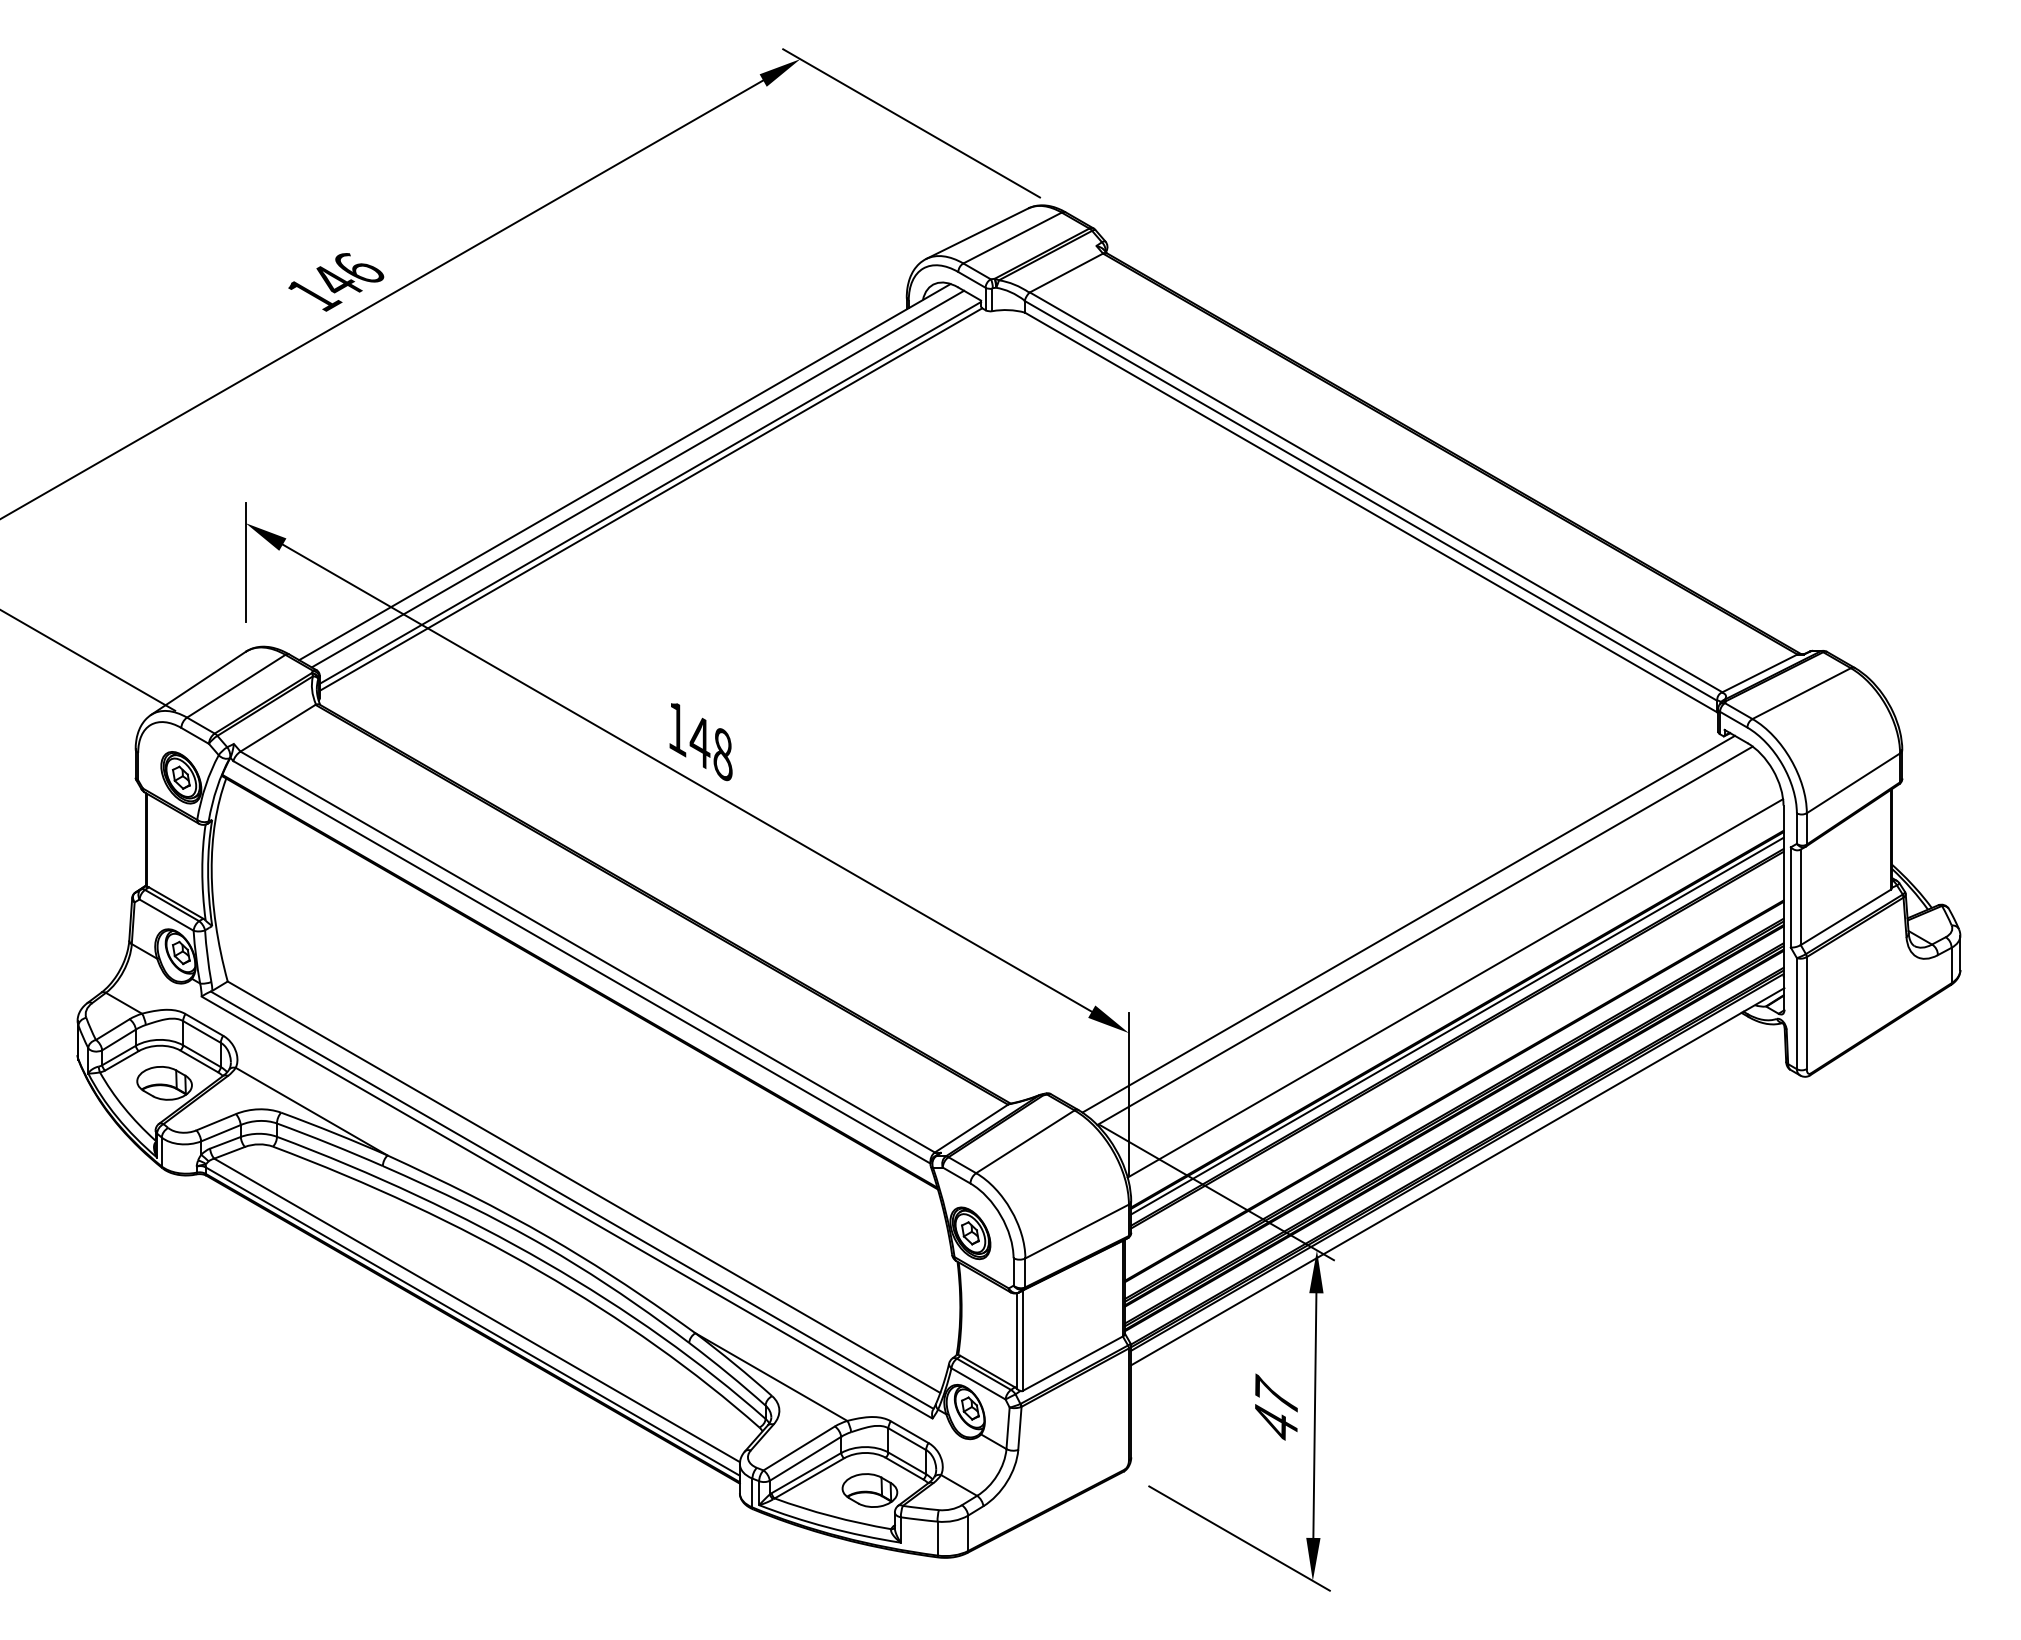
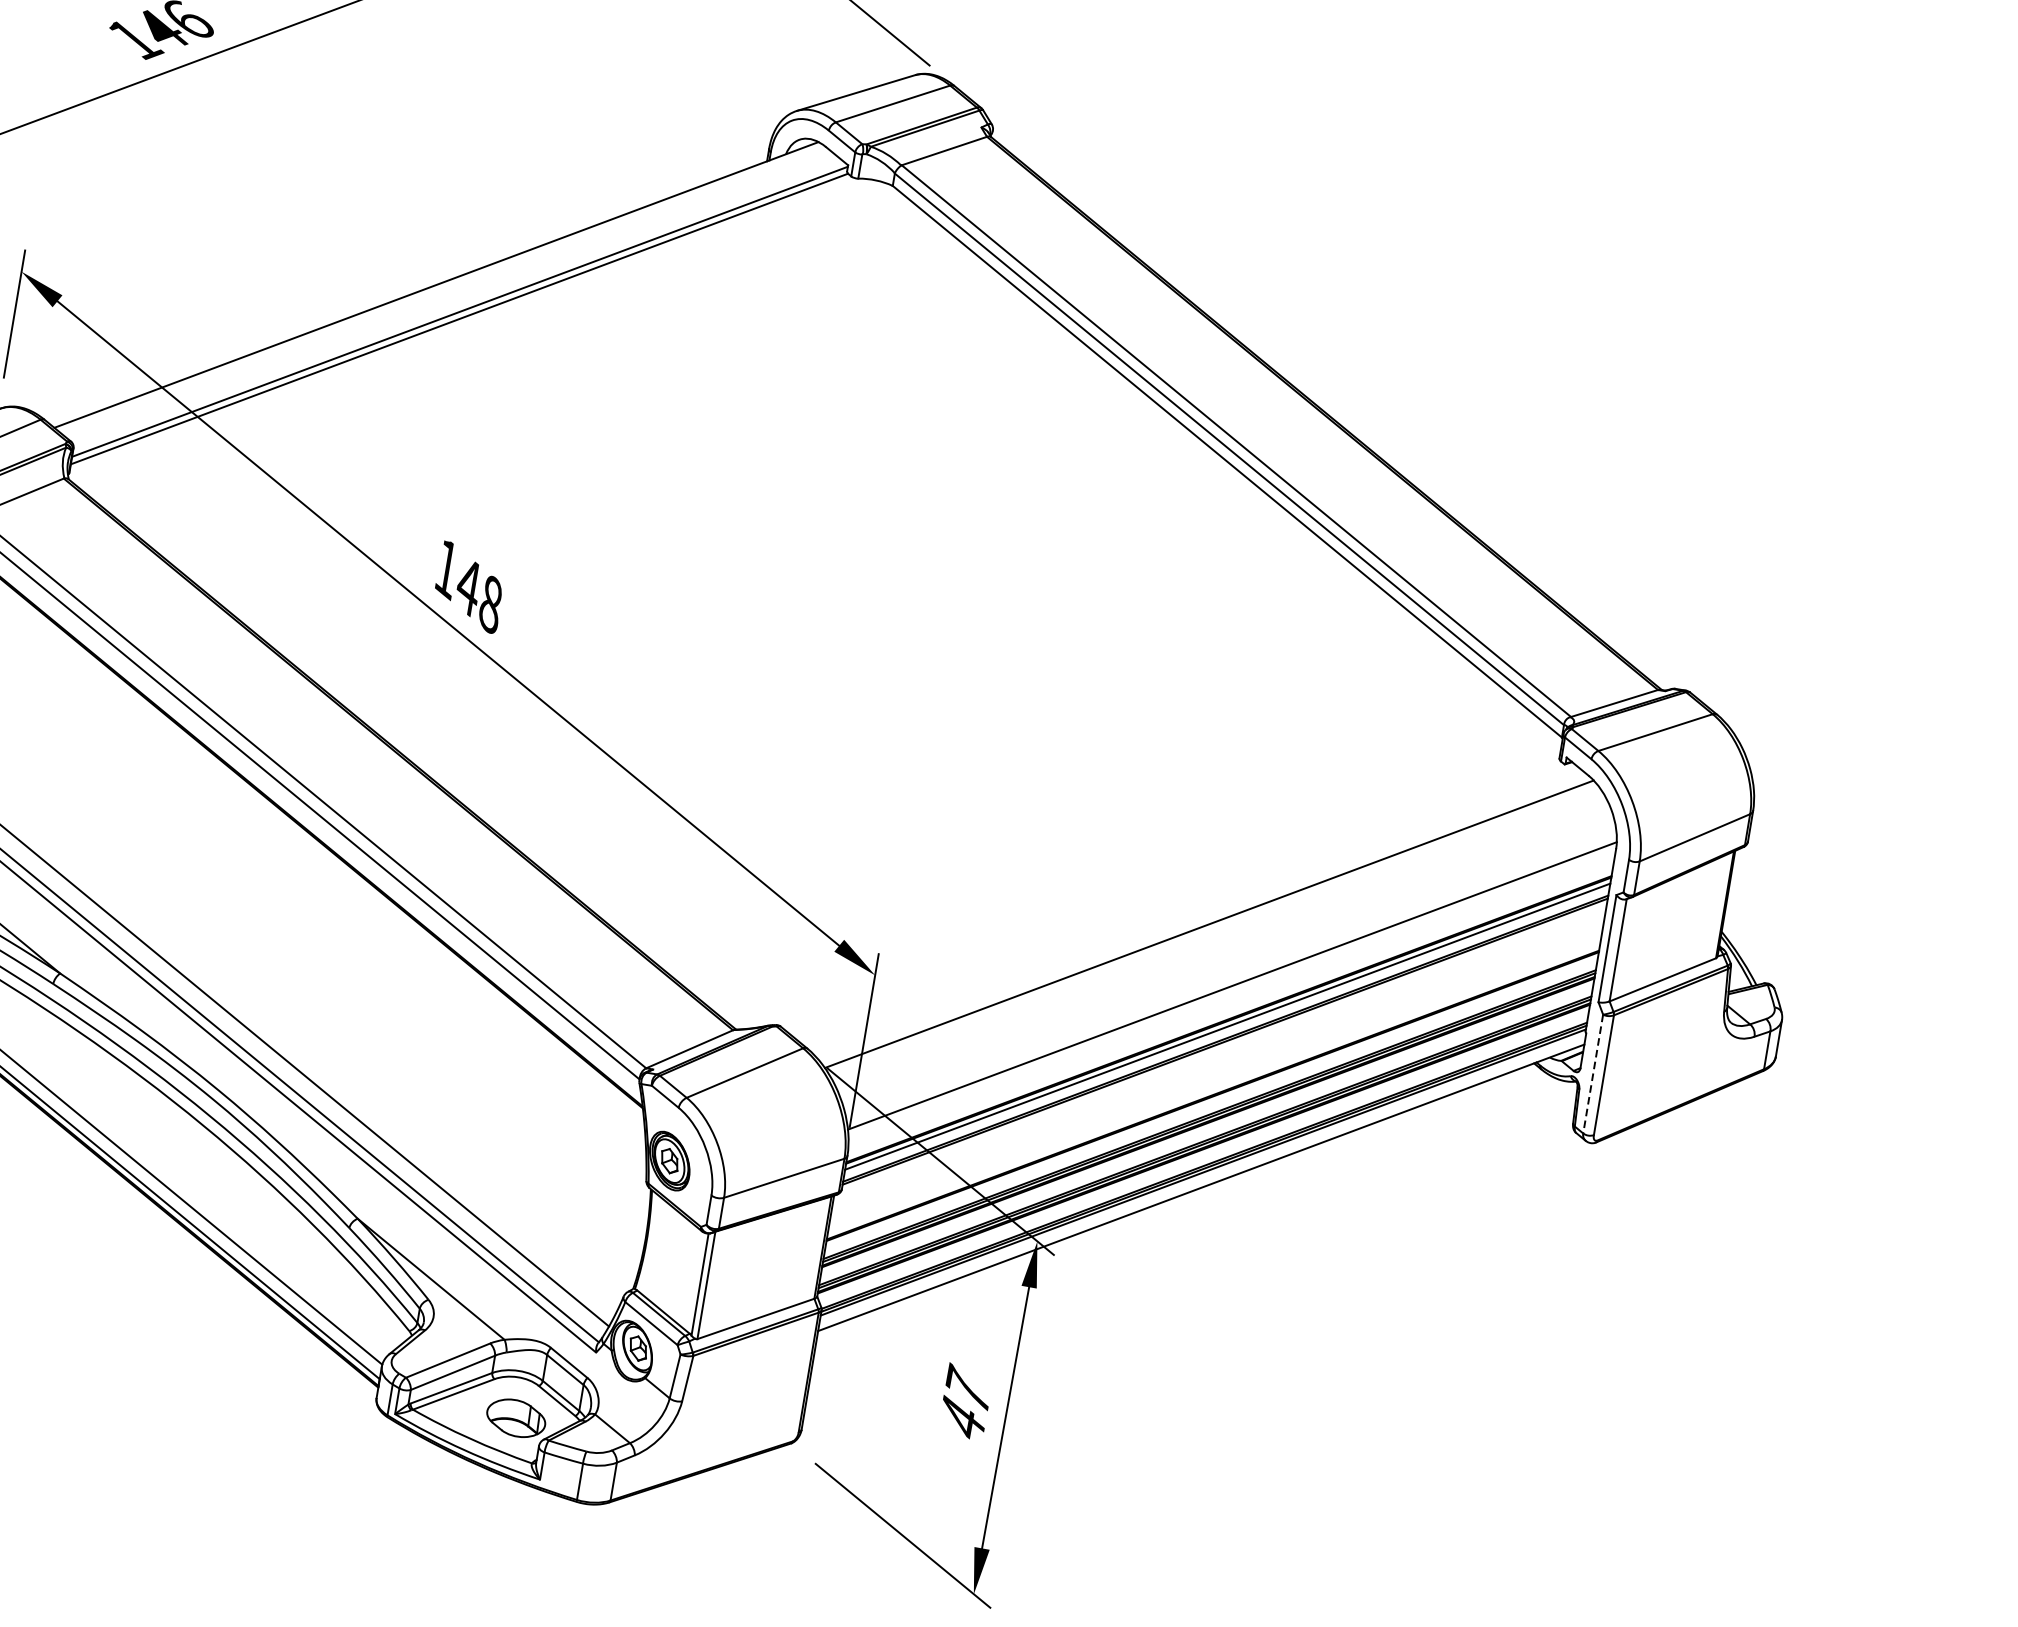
line: (637, 478) -> (448, 294), removed
line: (1408, 923) -> (1193, 908), removed
line: (1796, 1013) -> (1592, 1073), solid -> dashed

